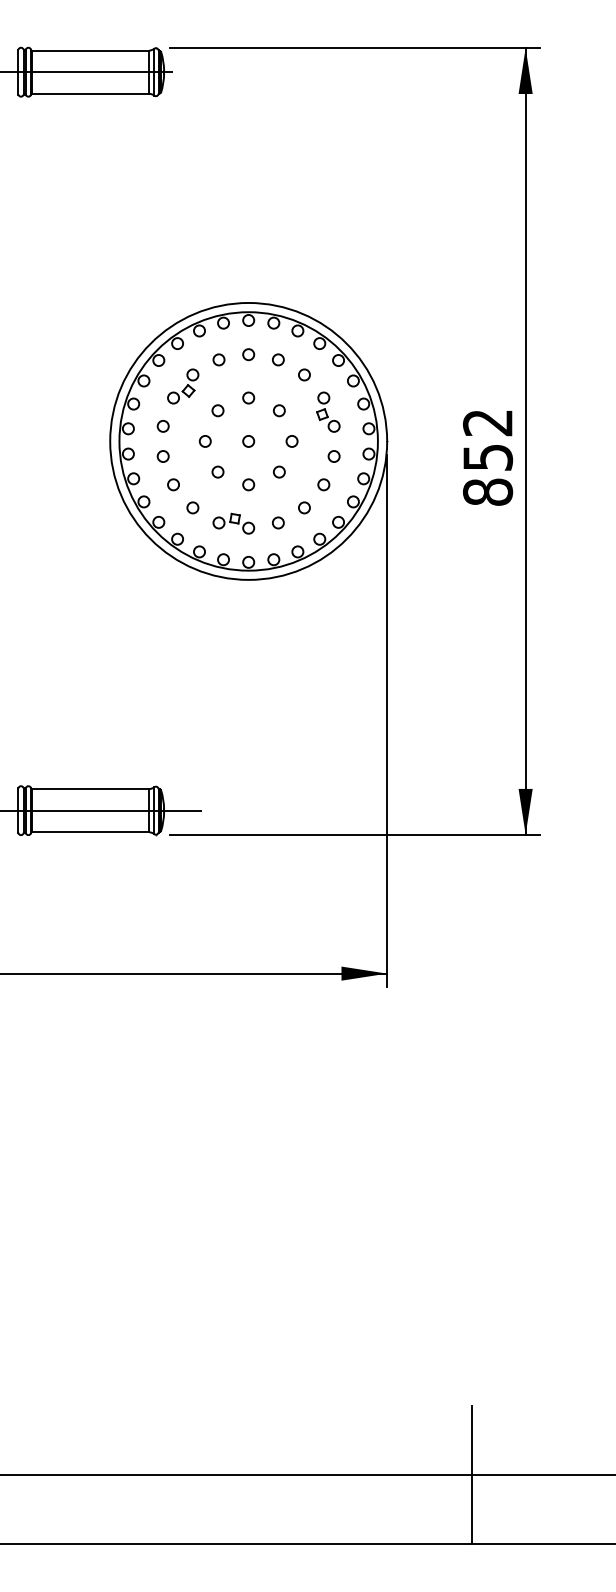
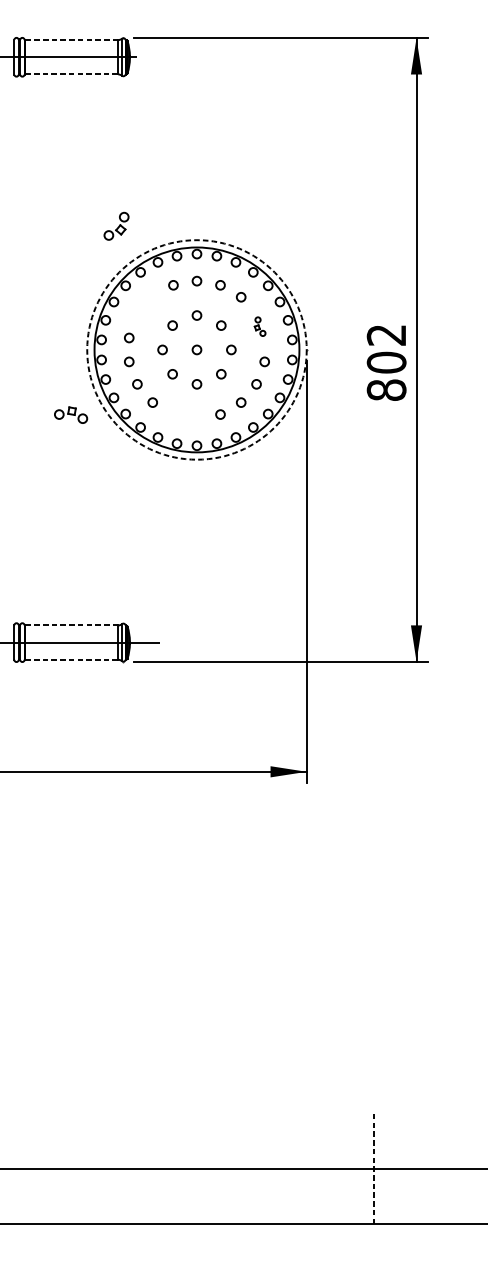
line: (90, 50) -> (71, 40), solid -> dashed
line: (90, 93) -> (71, 74), solid -> dashed
part: (183, 386) -> (116, 226), moved
part: (328, 411) -> (260, 326), size x0.6
circle: (248, 440) -> (196, 349), solid -> dashed
text: (487, 457) -> (386, 362), 852 -> 802
part: (233, 523) -> (70, 414), moved
line: (90, 788) -> (71, 625), solid -> dashed
line: (90, 832) -> (71, 659), solid -> dashed
line: (472, 1474) -> (374, 1168), solid -> dashed

